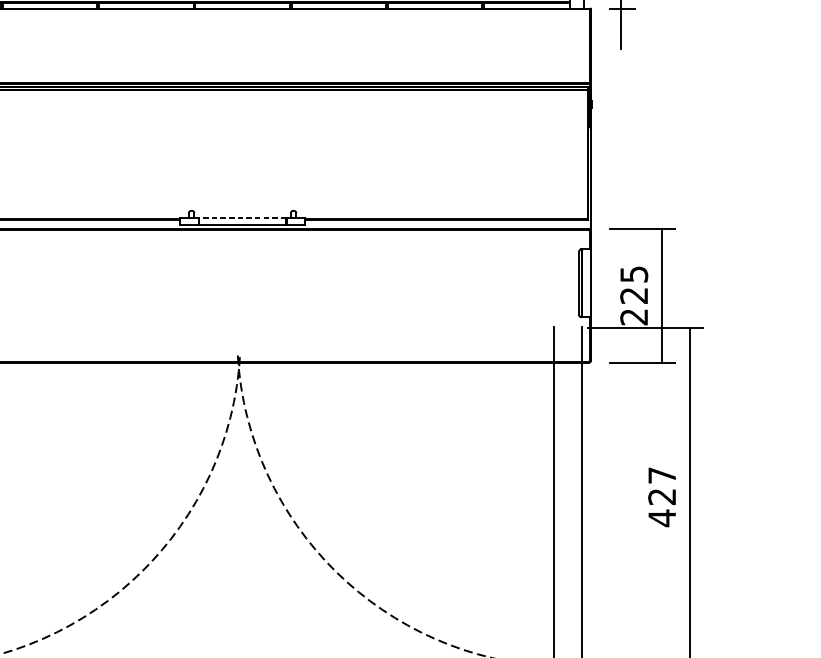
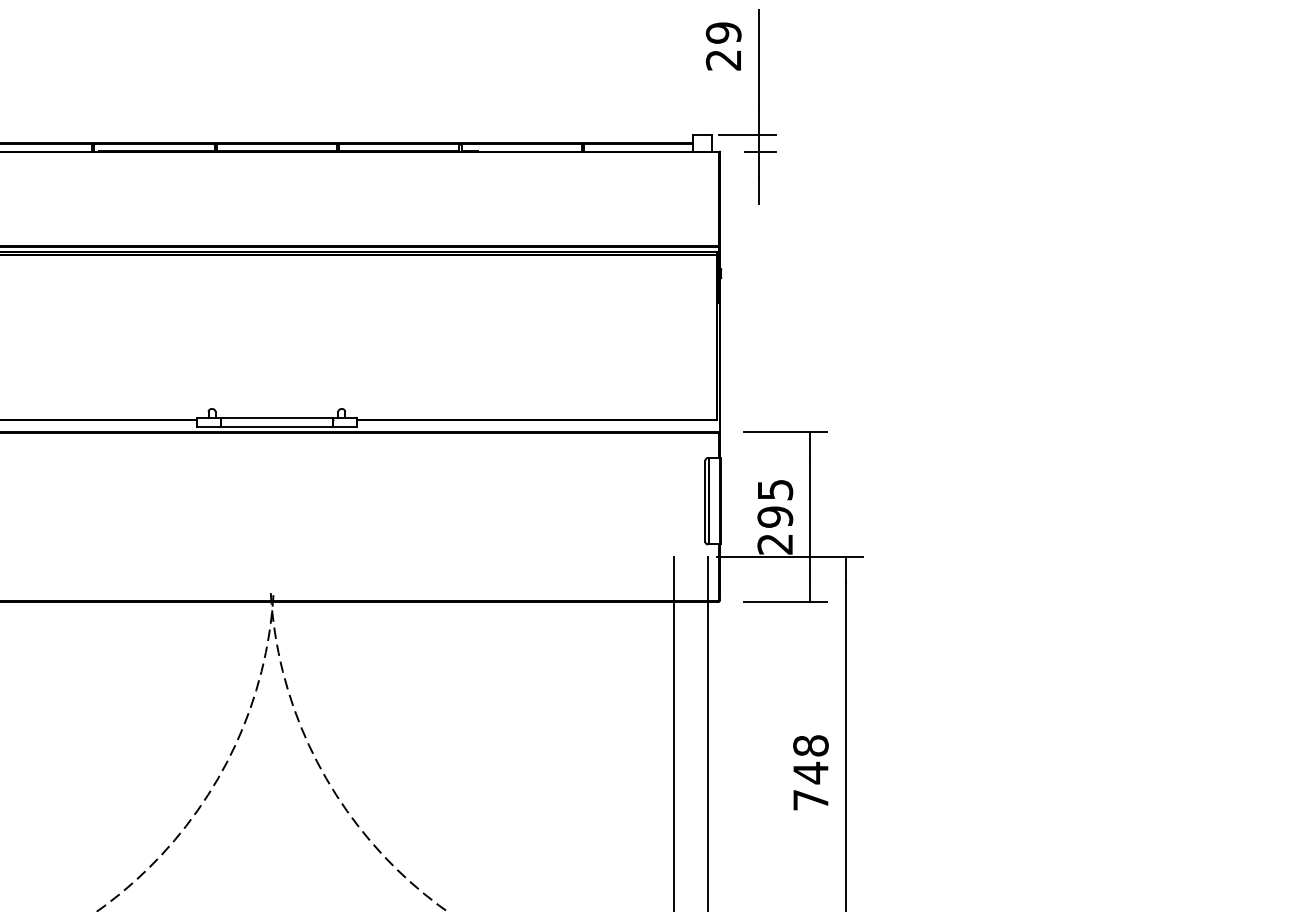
line: (242, 217) -> (276, 417), dashed -> solid
text: (634, 295) -> (775, 516), 225 -> 295
text: (661, 497) -> (810, 773), 427 -> 748

